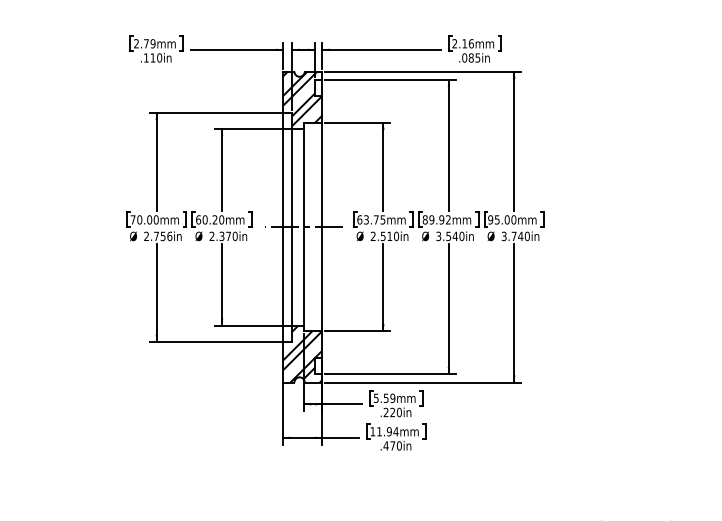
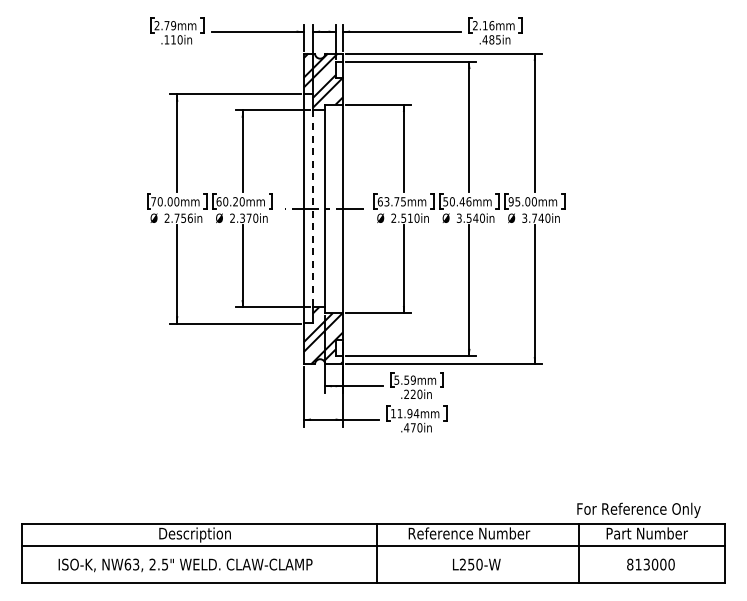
text: (463, 57) -> (484, 39), .085in -> .485in
text: (436, 219) -> (457, 201), 89.92mm -> 50.46mm
line: (291, 227) -> (312, 209), solid -> dashed

